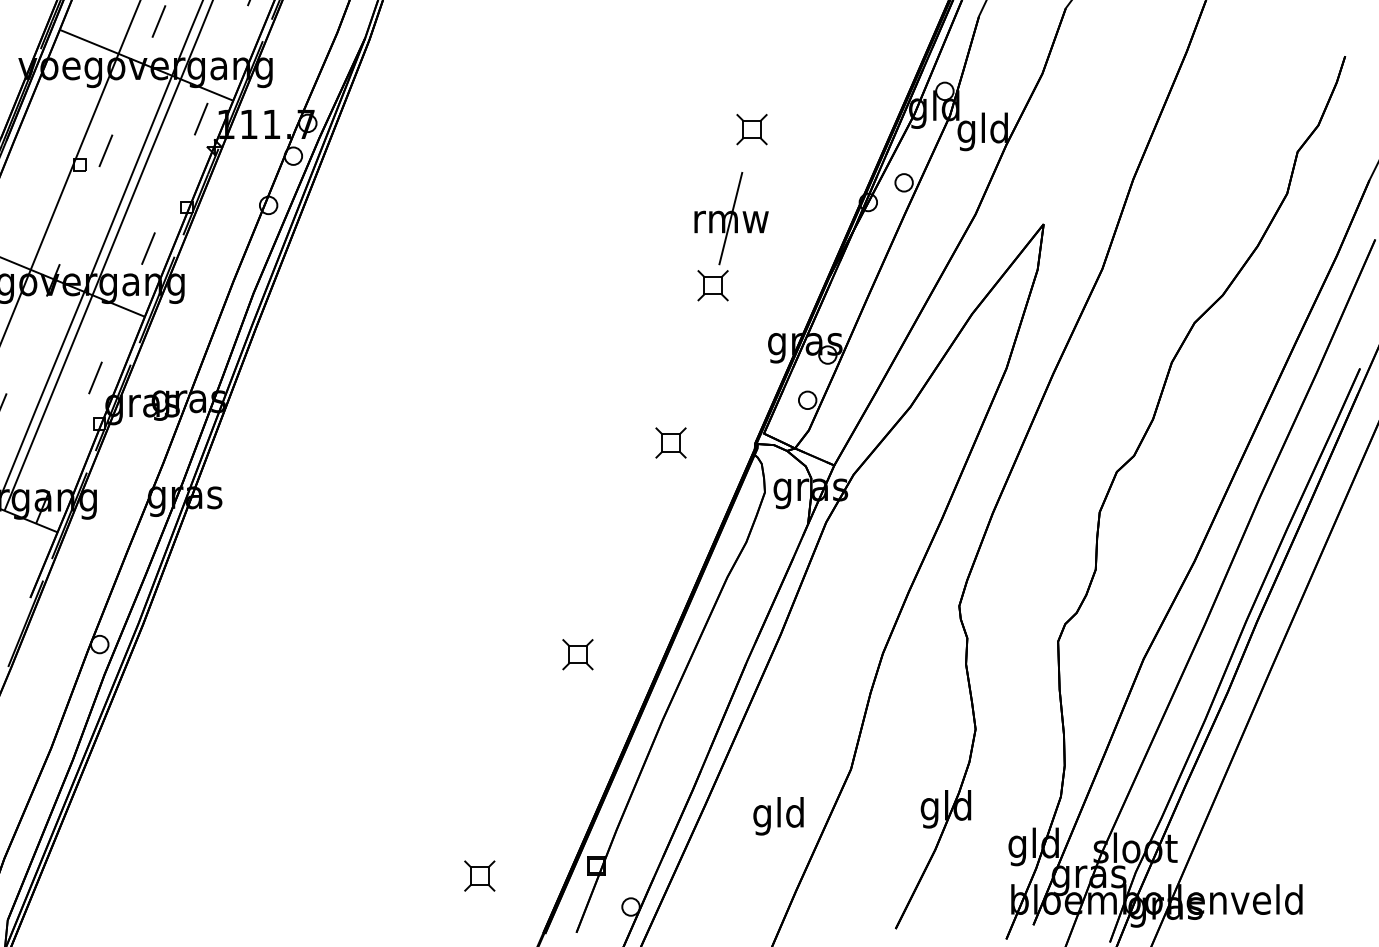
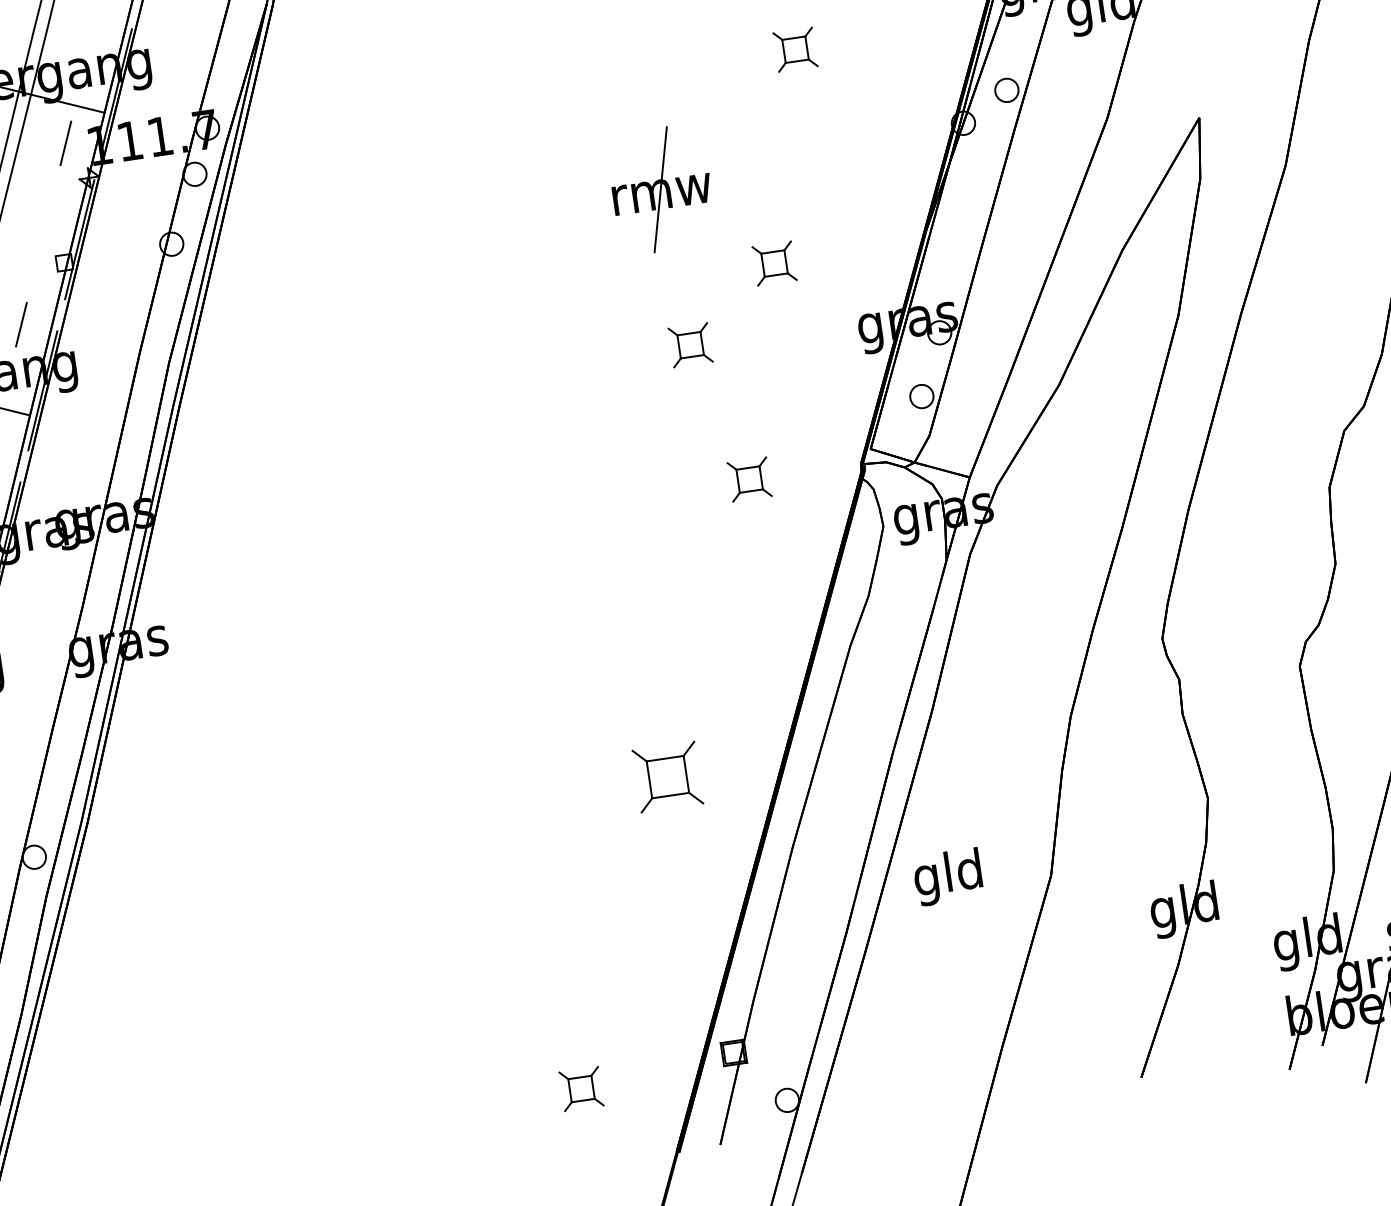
part: (731, 218) -> (661, 189), moved
part: (641, 336) -> (689, 344), added
part: (577, 654) -> (667, 777), size x1.6
text: (778, 816) -> (948, 877), moved

